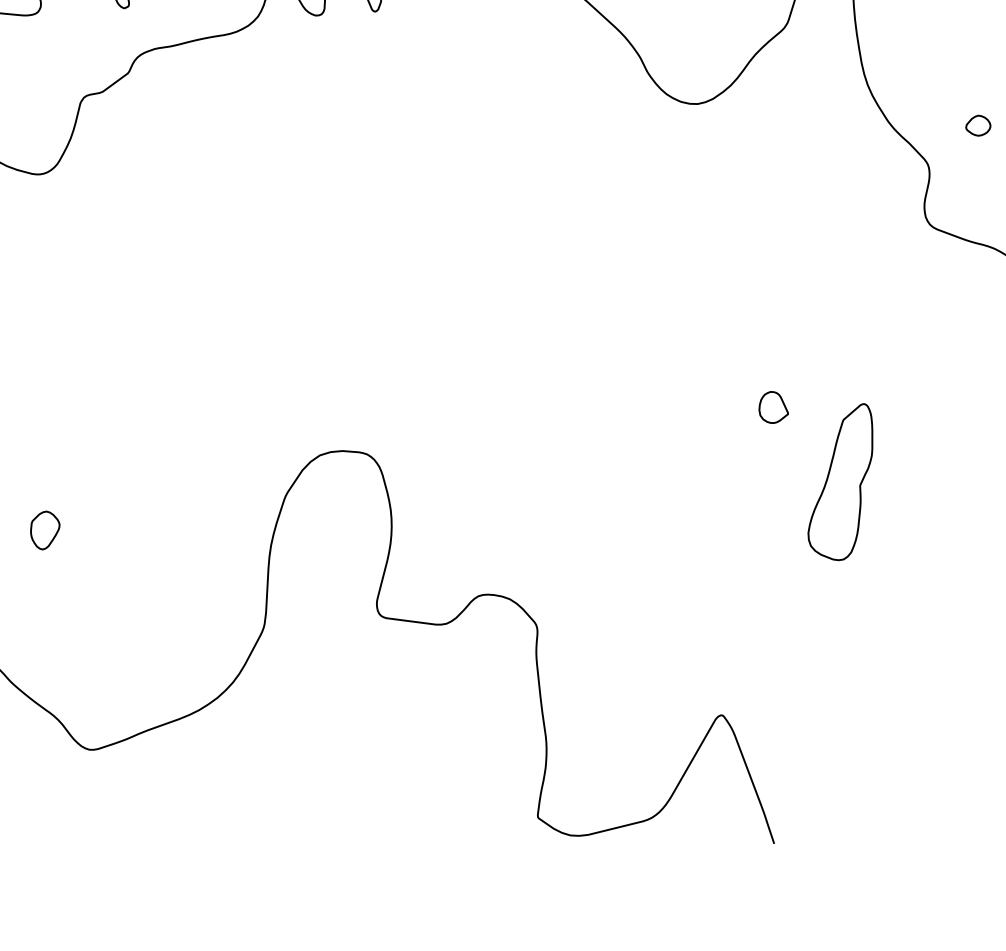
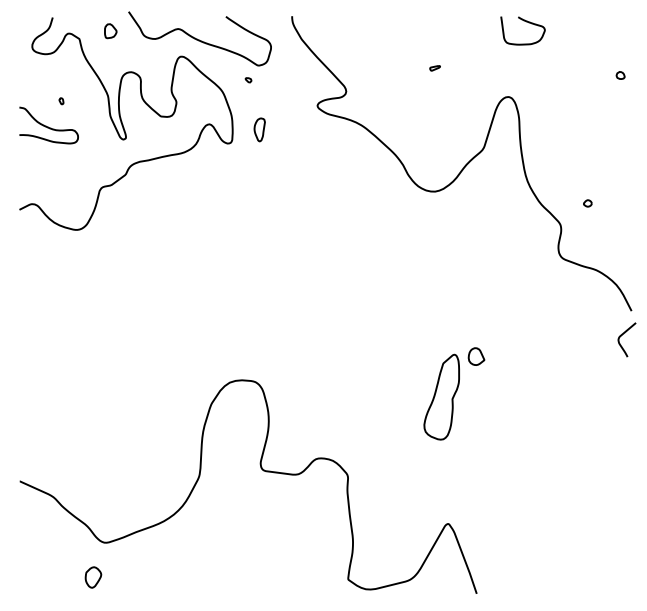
part: (977, 125) -> (587, 203), size x0.6
part: (839, 480) -> (441, 396), moved
part: (45, 530) -> (93, 577), moved

